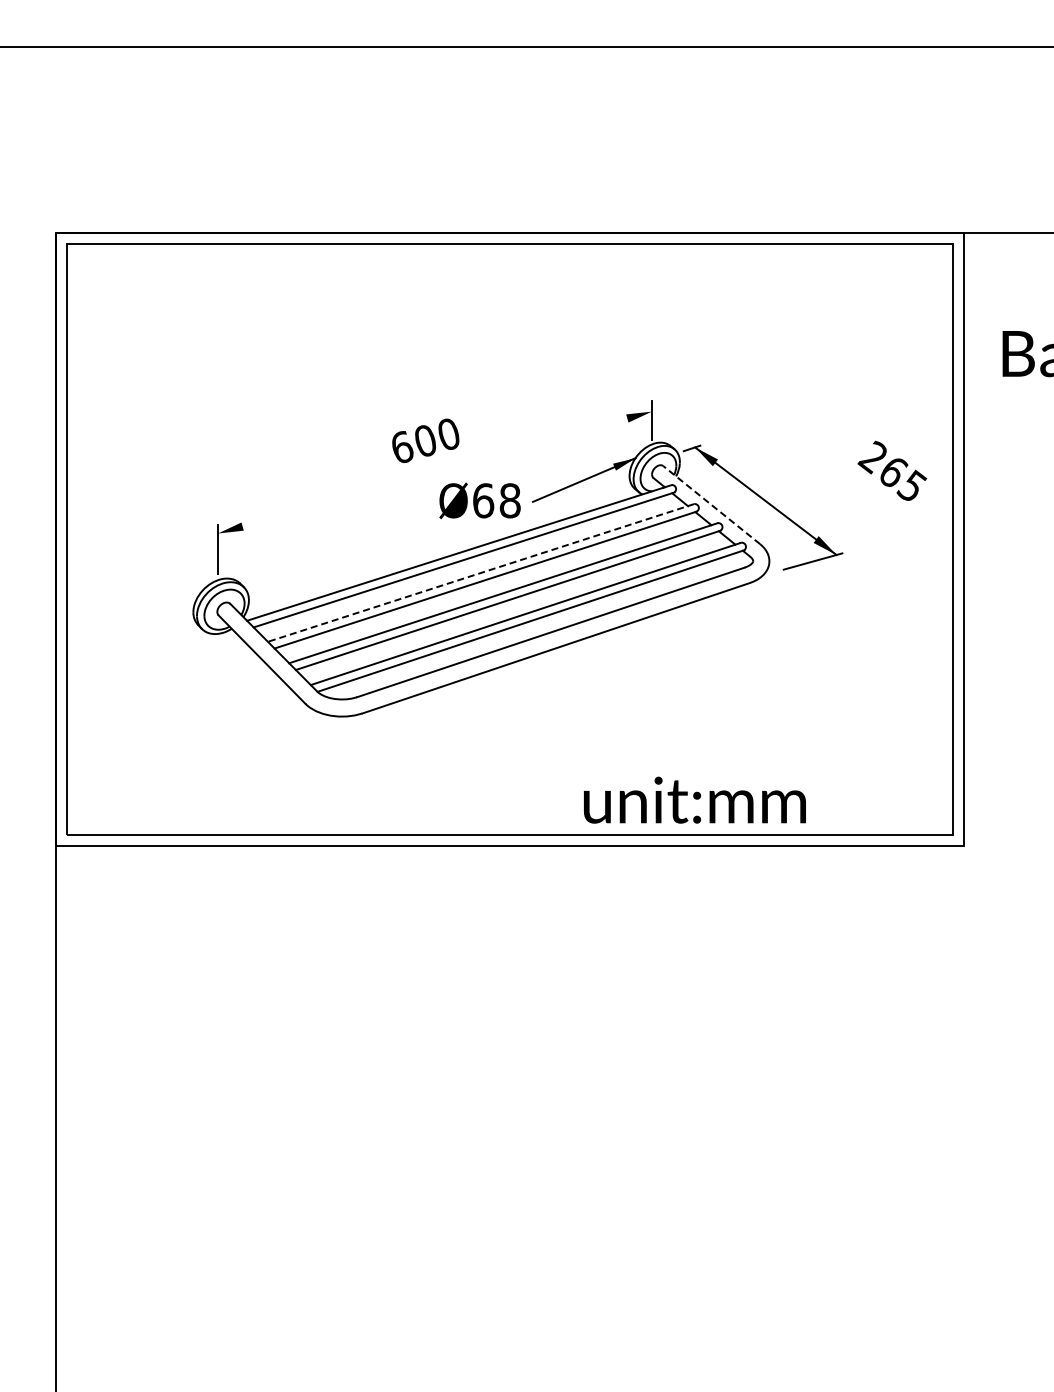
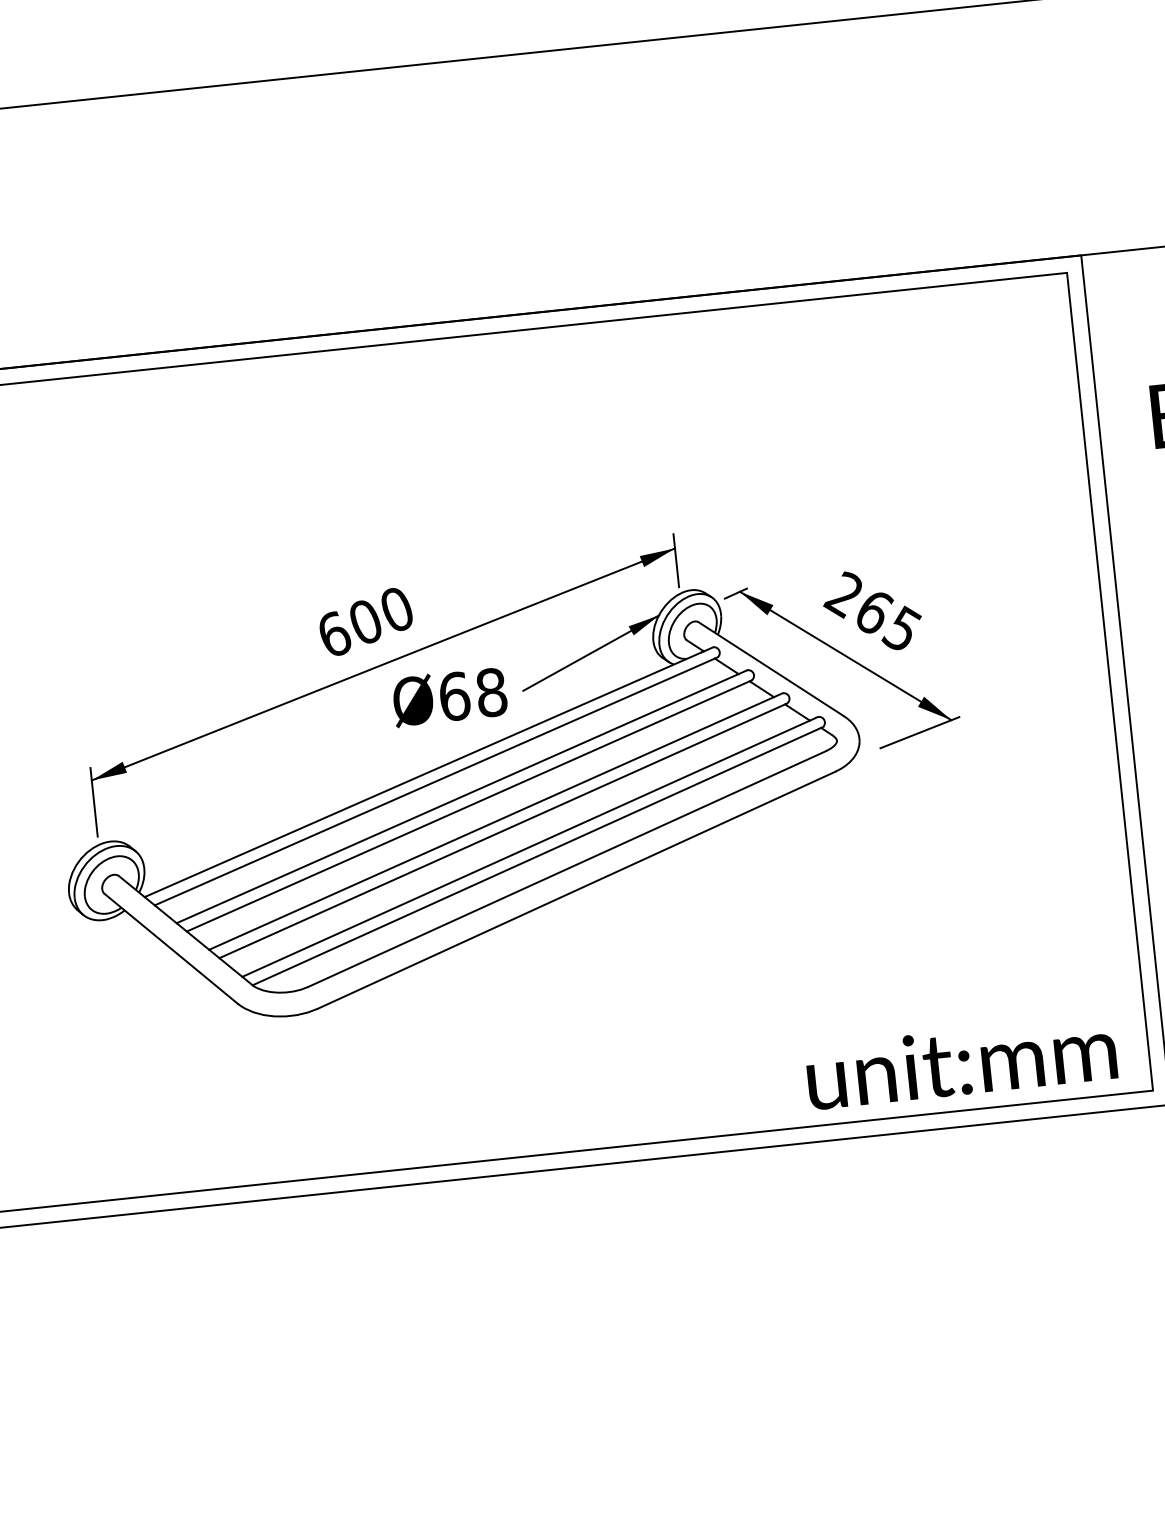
text: (892, 470) -> (872, 610), moved
line: (434, 472) -> (382, 664), added
line: (711, 504) -> (770, 668), dashed -> solid
line: (480, 573) -> (461, 797), dashed -> solid
text: (694, 799) -> (960, 1061), moved

